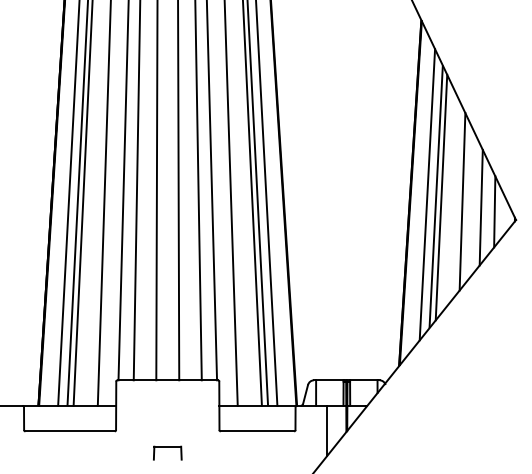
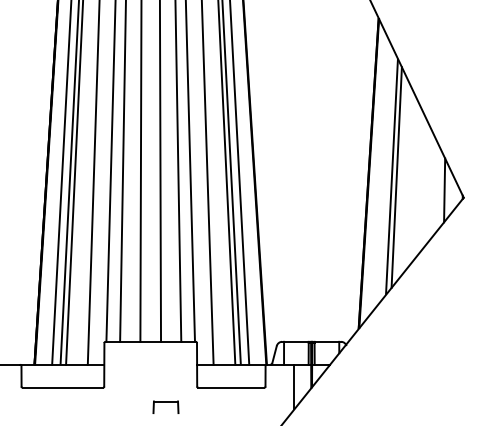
line: (427, 194) -> (384, 174), removed
line: (462, 201) -> (415, 181), removed
line: (480, 207) -> (431, 186), removed
part: (167, 452) -> (165, 406), moved

